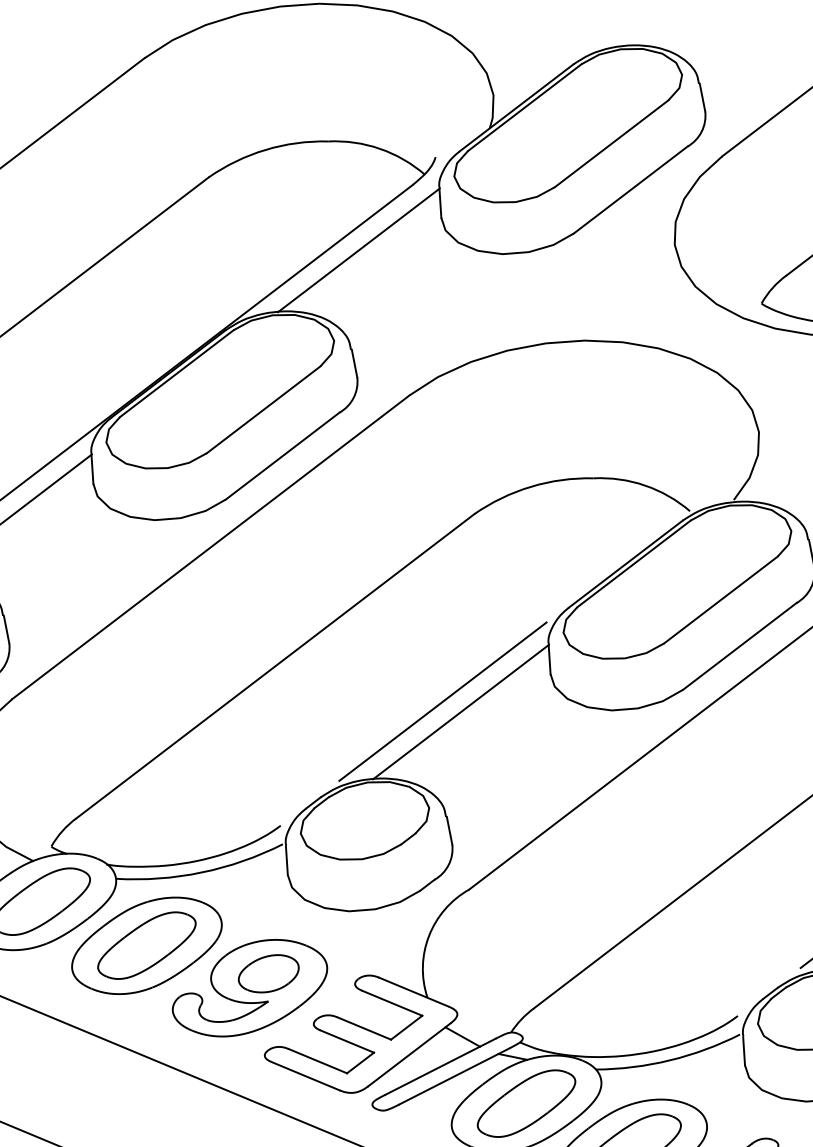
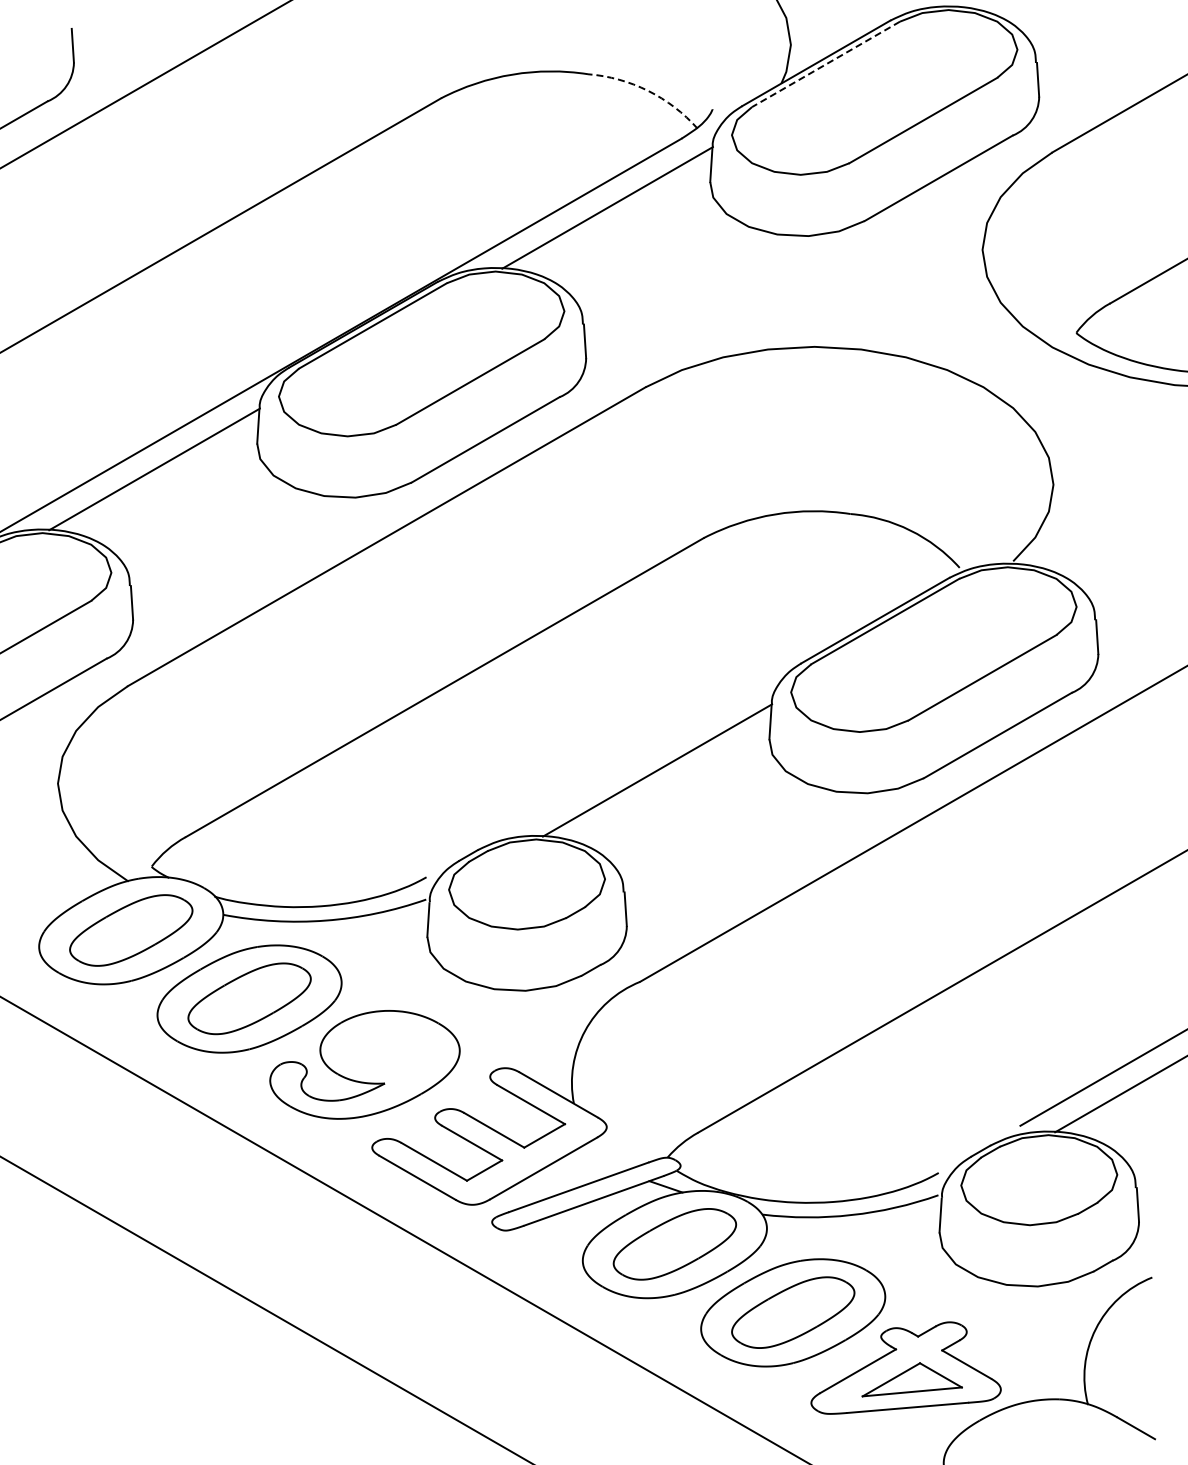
line: (524, 107) -> (825, 64), solid -> dashed
arc: (380, 148) -> (648, 90), solid -> dashed
line: (442, 701) -> (637, 755), removed
part: (268, 973) -> (389, 1050), removed
line: (462, 1036) -> (609, 1155), removed

